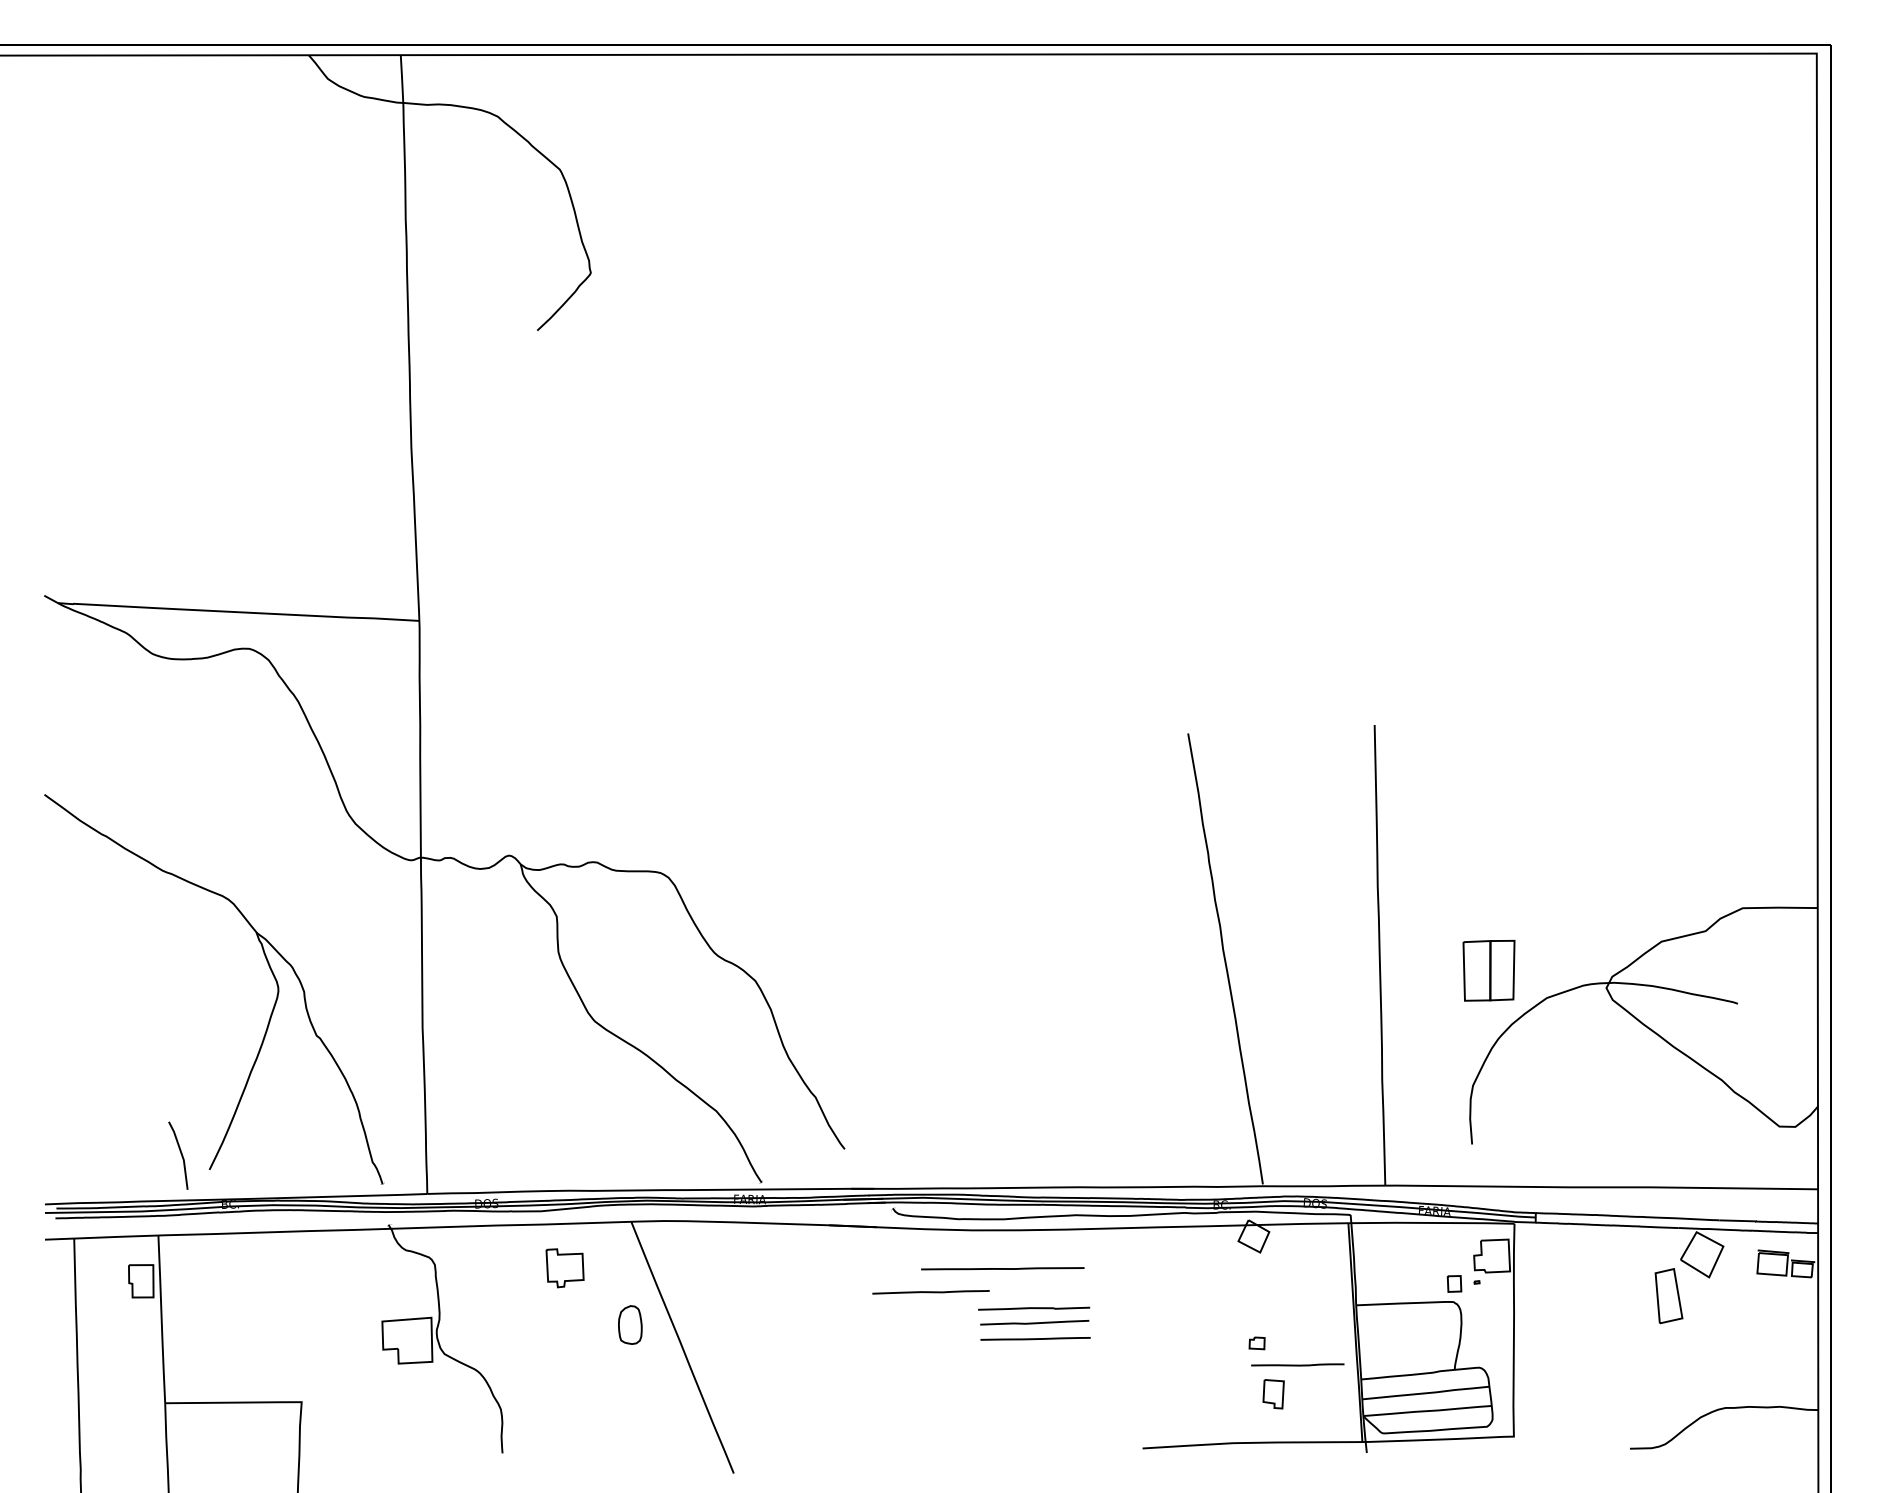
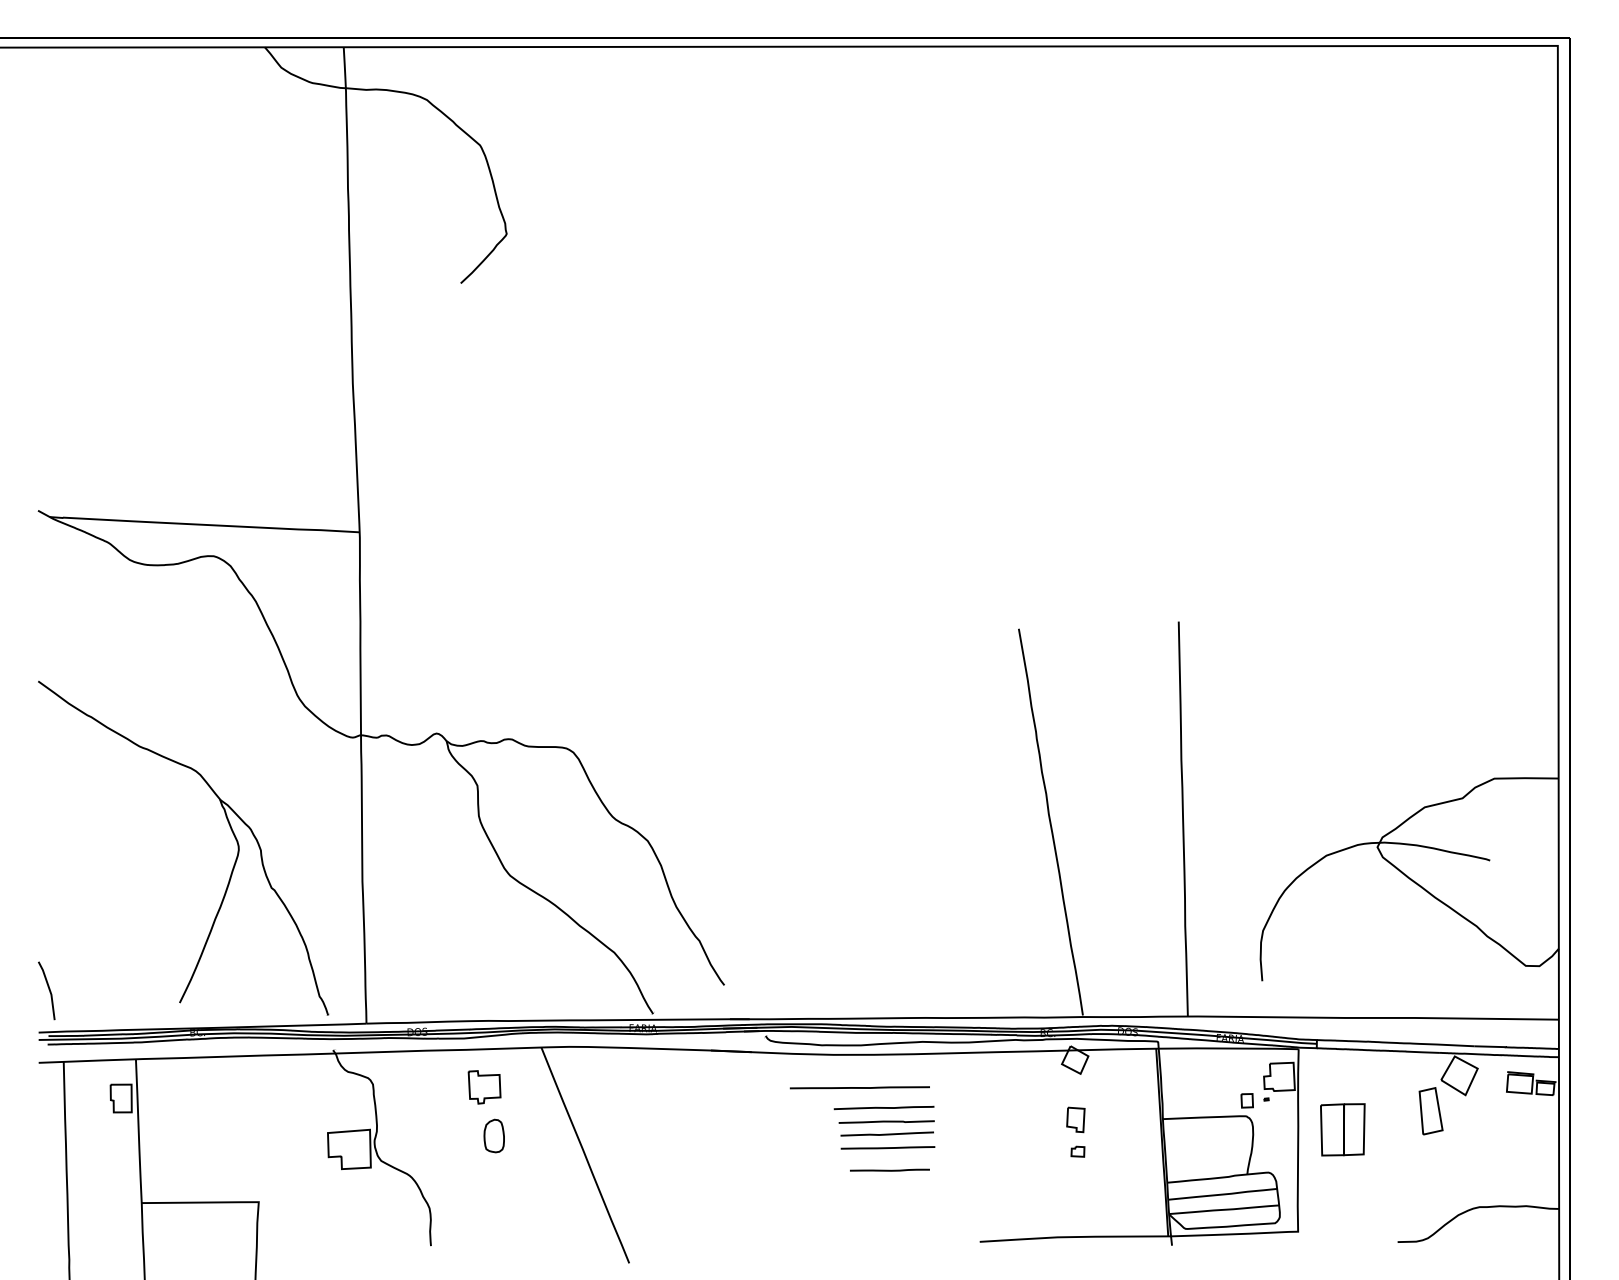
part: (1488, 970) -> (1342, 1129), moved
line: (180, 1154) -> (48, 989), moved
line: (930, 1292) -> (883, 1108), moved
part: (630, 1324) -> (494, 1135), moved
line: (1297, 1364) -> (889, 1169), moved
part: (1273, 1394) -> (1075, 1120), moved

